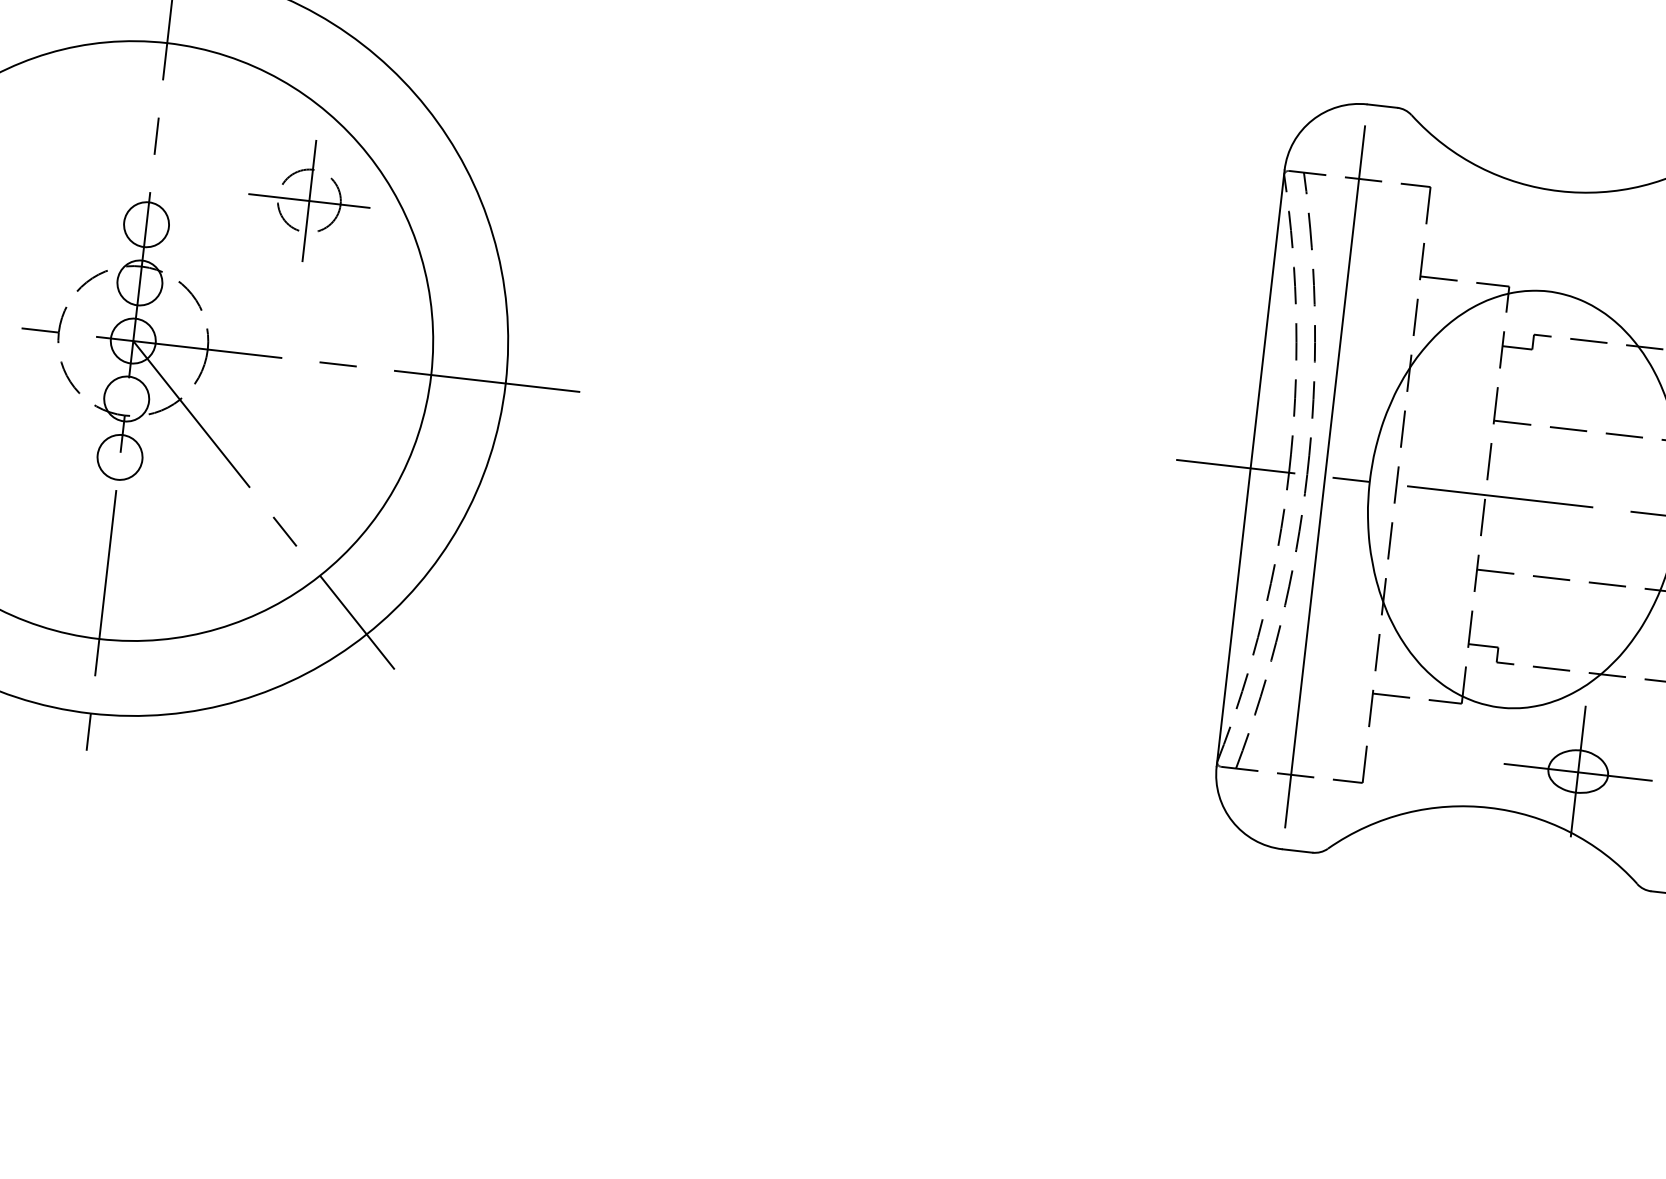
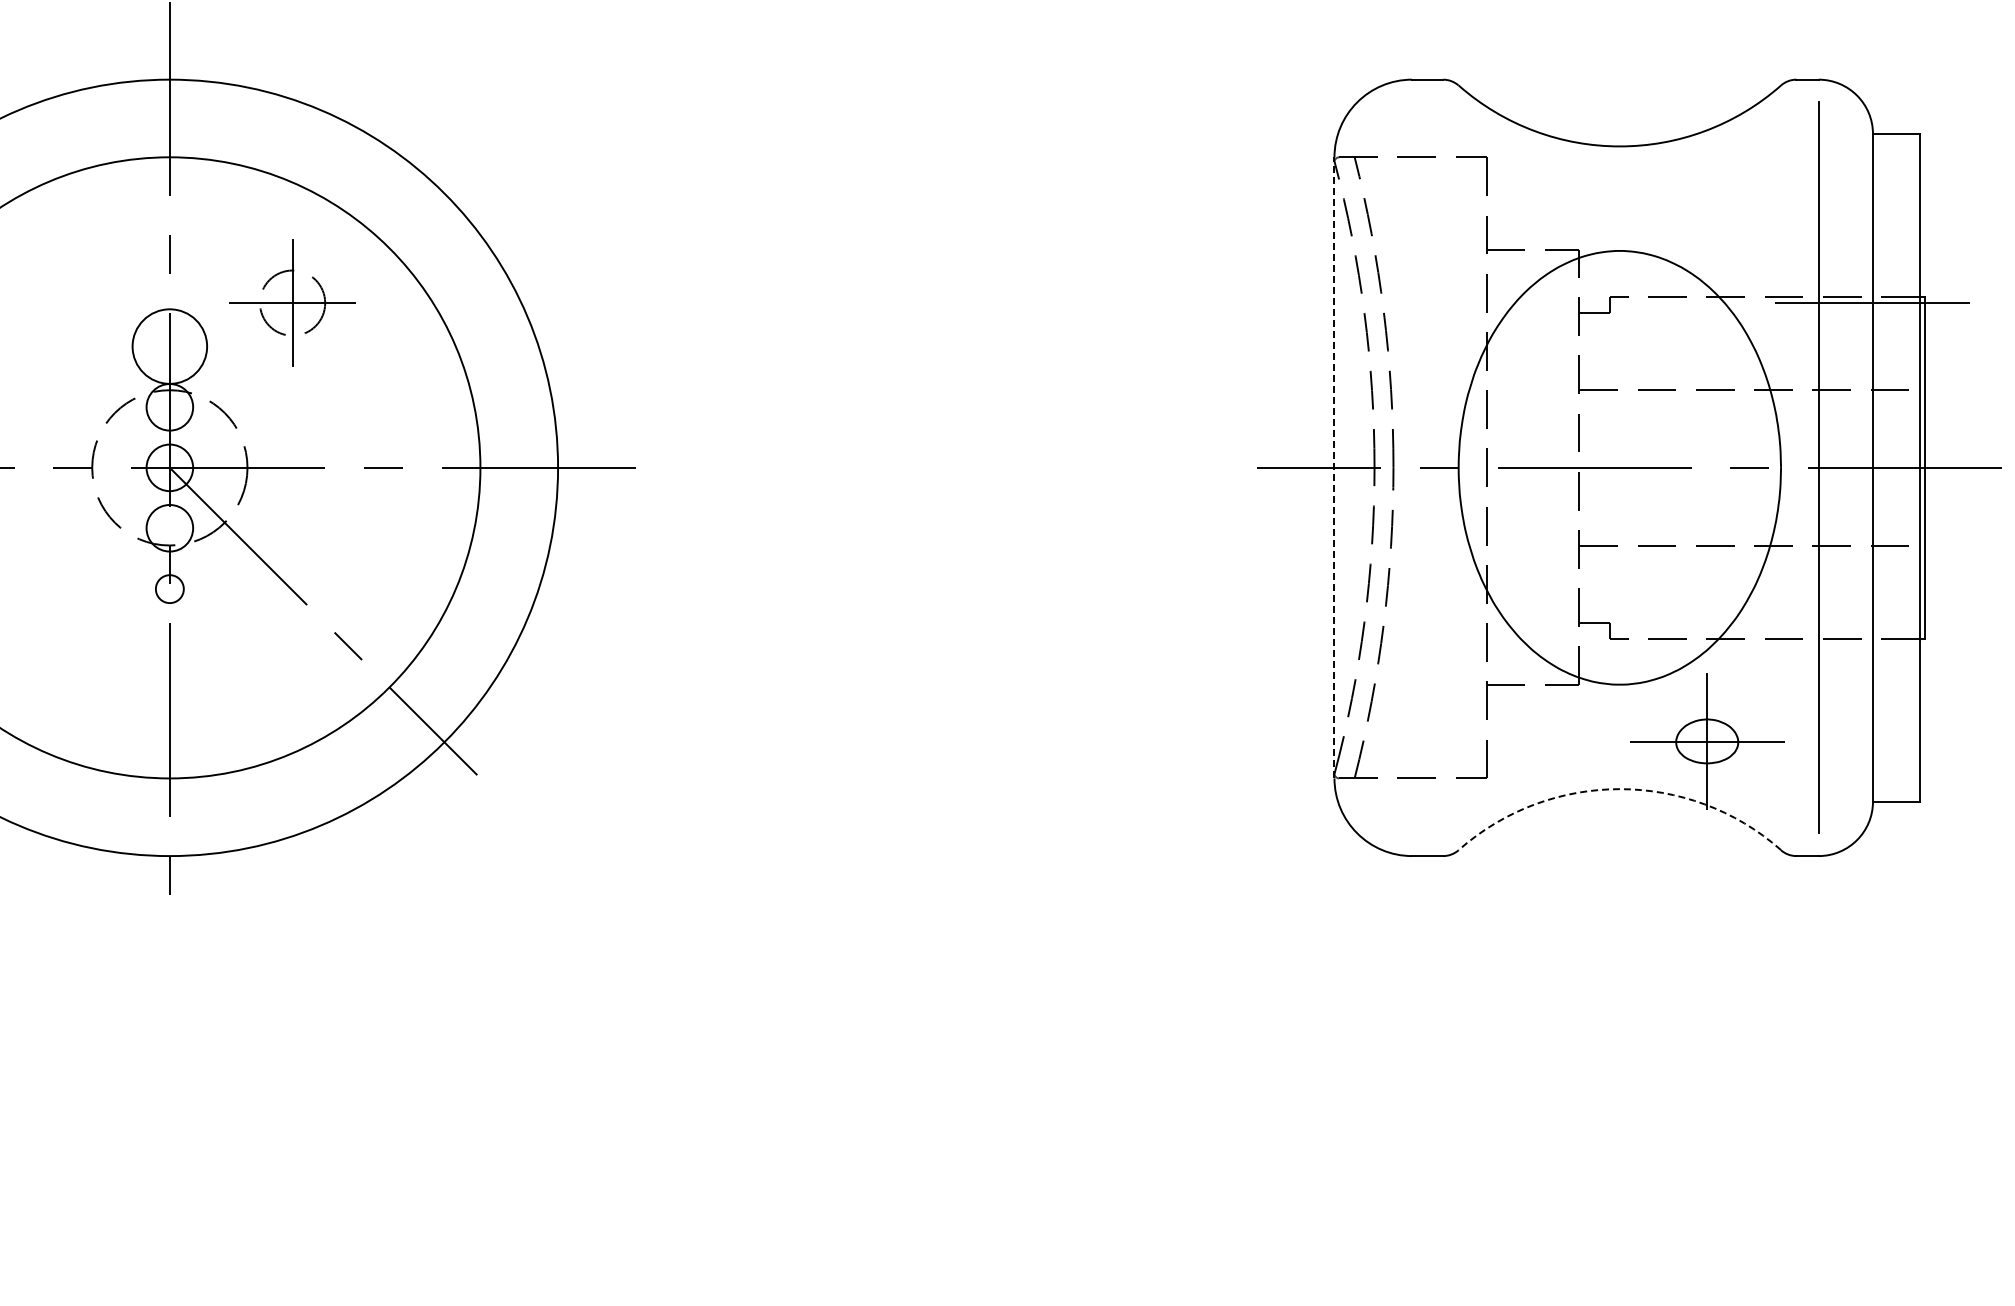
part: (309, 200) -> (292, 302), moved
circle: (146, 224) -> (169, 346), size x1.6
circle: (119, 456) -> (169, 588), size x0.6
line: (1250, 468) -> (1334, 467), solid -> dashed
line: (1325, 476) -> (1412, 467), removed
arc: (1488, 808) -> (1619, 789), solid -> dashed

